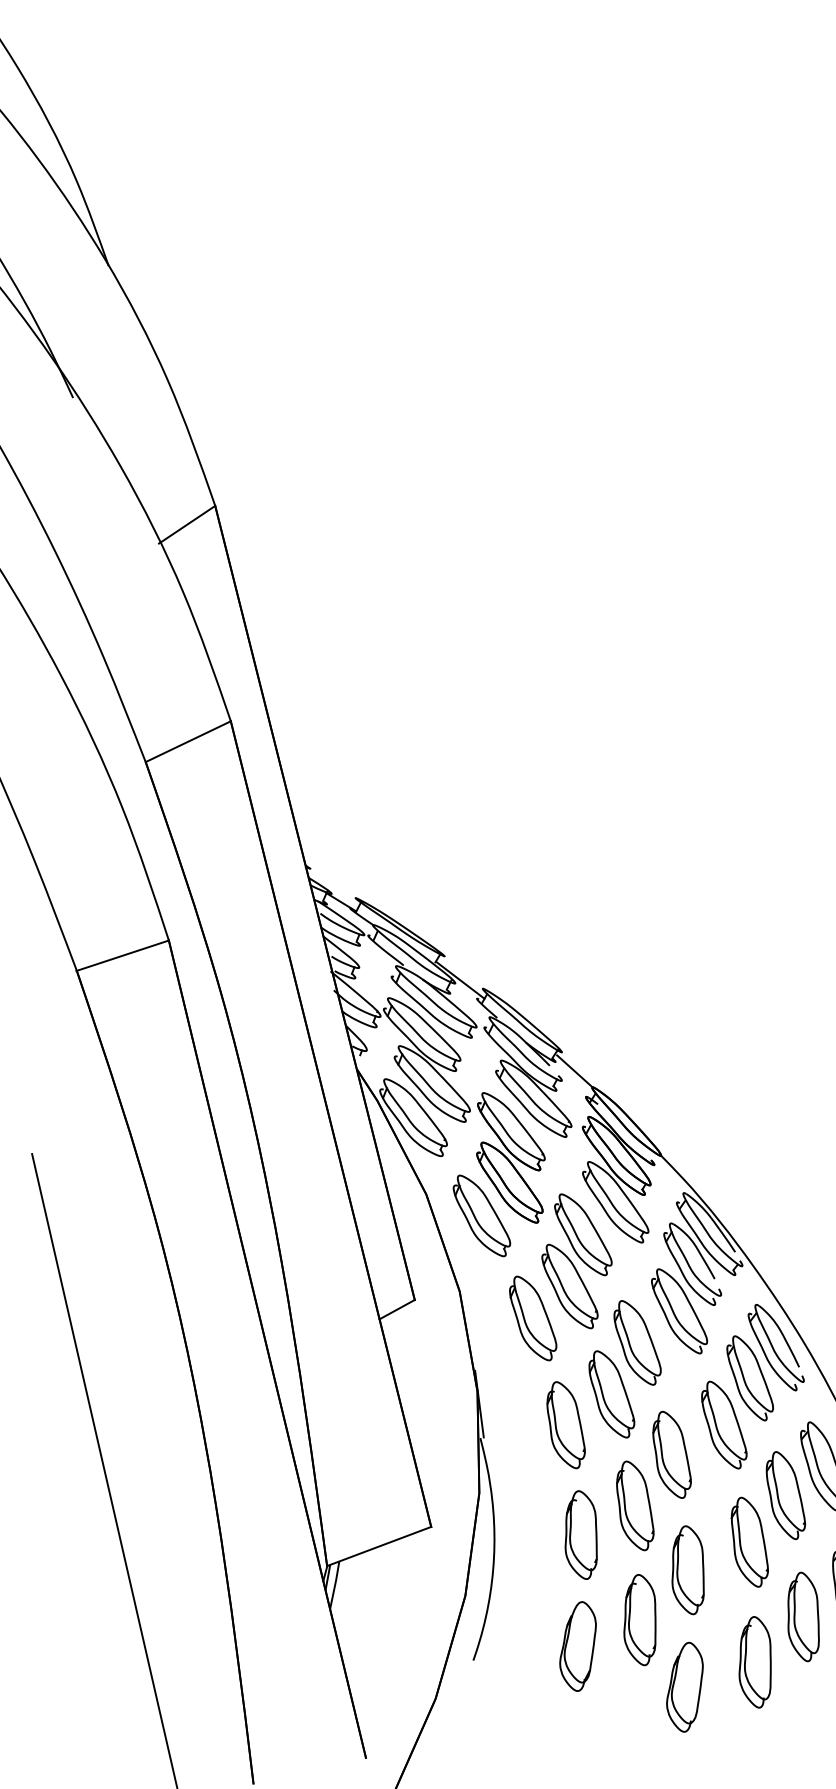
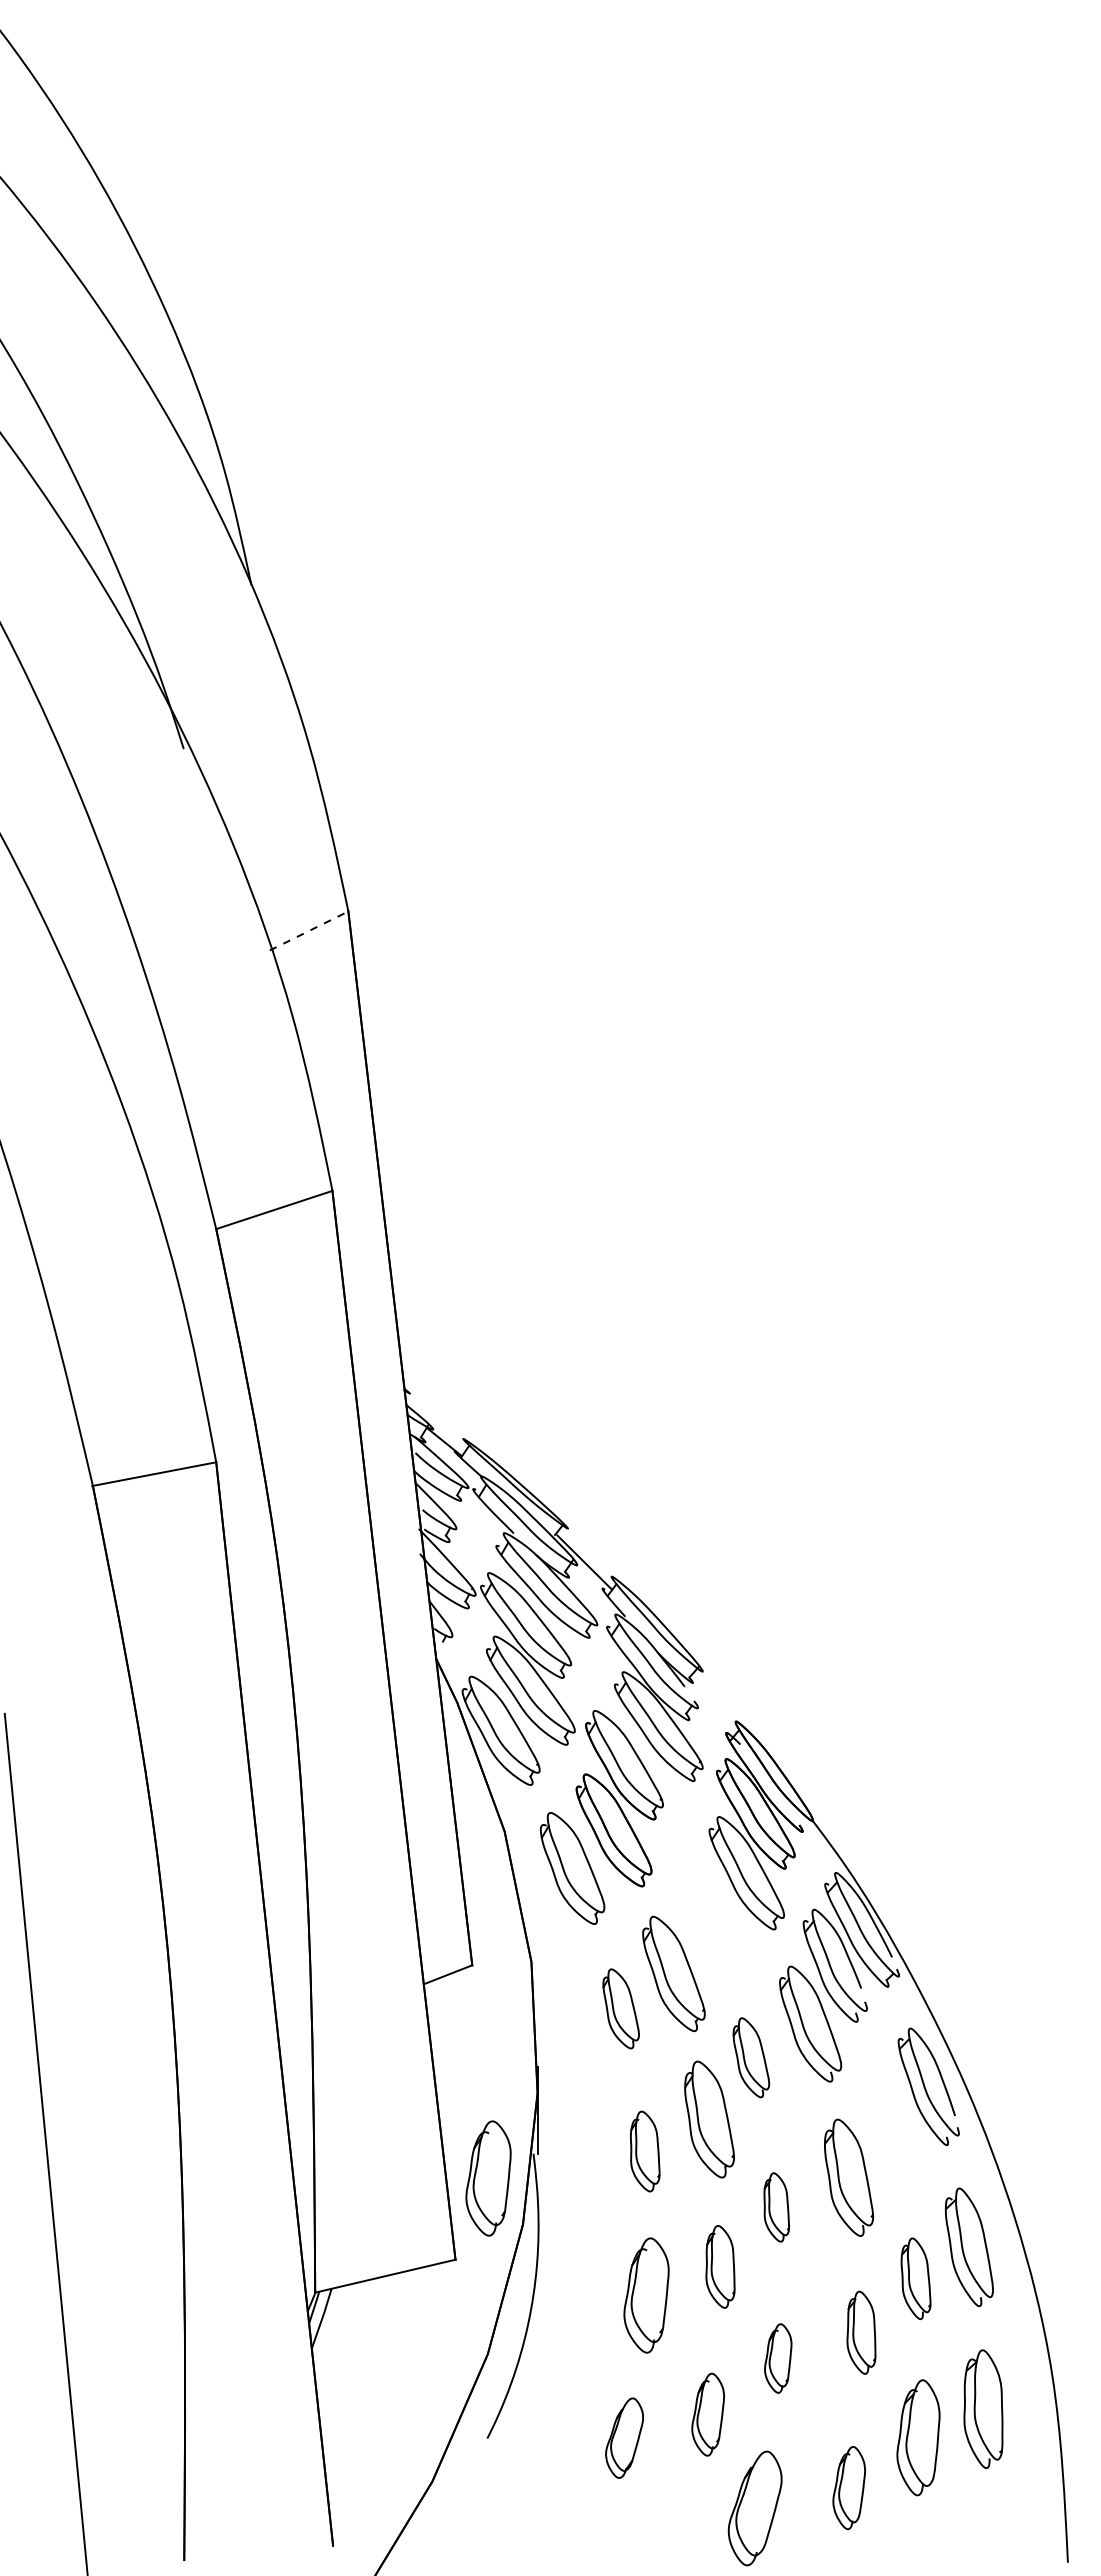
line: (187, 524) -> (309, 930), solid -> dashed
line: (575, 1070) -> (716, 1697), removed
part: (583, 1234) -> (699, 1909), removed
part: (532, 1318) -> (620, 2008), size x0.7
part: (637, 1342) -> (751, 2057), size x0.7
part: (749, 1378) -> (889, 2121), removed
part: (565, 1425) -> (644, 2151), size x0.7
part: (671, 1455) -> (776, 2207), size x0.6
part: (448, 1461) -> (488, 2178), added
part: (785, 1495) -> (915, 2278), size x0.7
part: (634, 1505) -> (720, 2266), size x0.7
part: (749, 1542) -> (861, 2332), size x0.7
part: (688, 1570) -> (778, 2358), size x0.6
part: (639, 1620) -> (707, 2414), size x0.7
part: (578, 1646) -> (624, 2437), size x0.7
part: (754, 1662) -> (848, 2487), size x0.7

